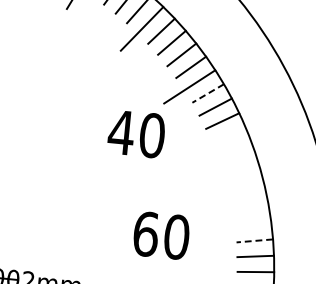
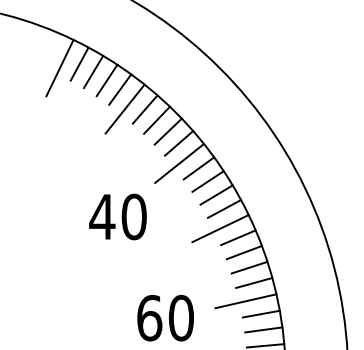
line: (208, 93) -> (199, 168), dashed -> solid
text: (136, 133) -> (117, 216), moved
line: (229, 134) -> (224, 208), added
line: (223, 153) -> (220, 228), added
line: (239, 164) -> (238, 237), added
line: (243, 179) -> (243, 252), added
line: (247, 194) -> (249, 267), added
line: (251, 209) -> (254, 282), added
line: (240, 227) -> (245, 301), added
line: (254, 241) -> (261, 314), dashed -> solid

